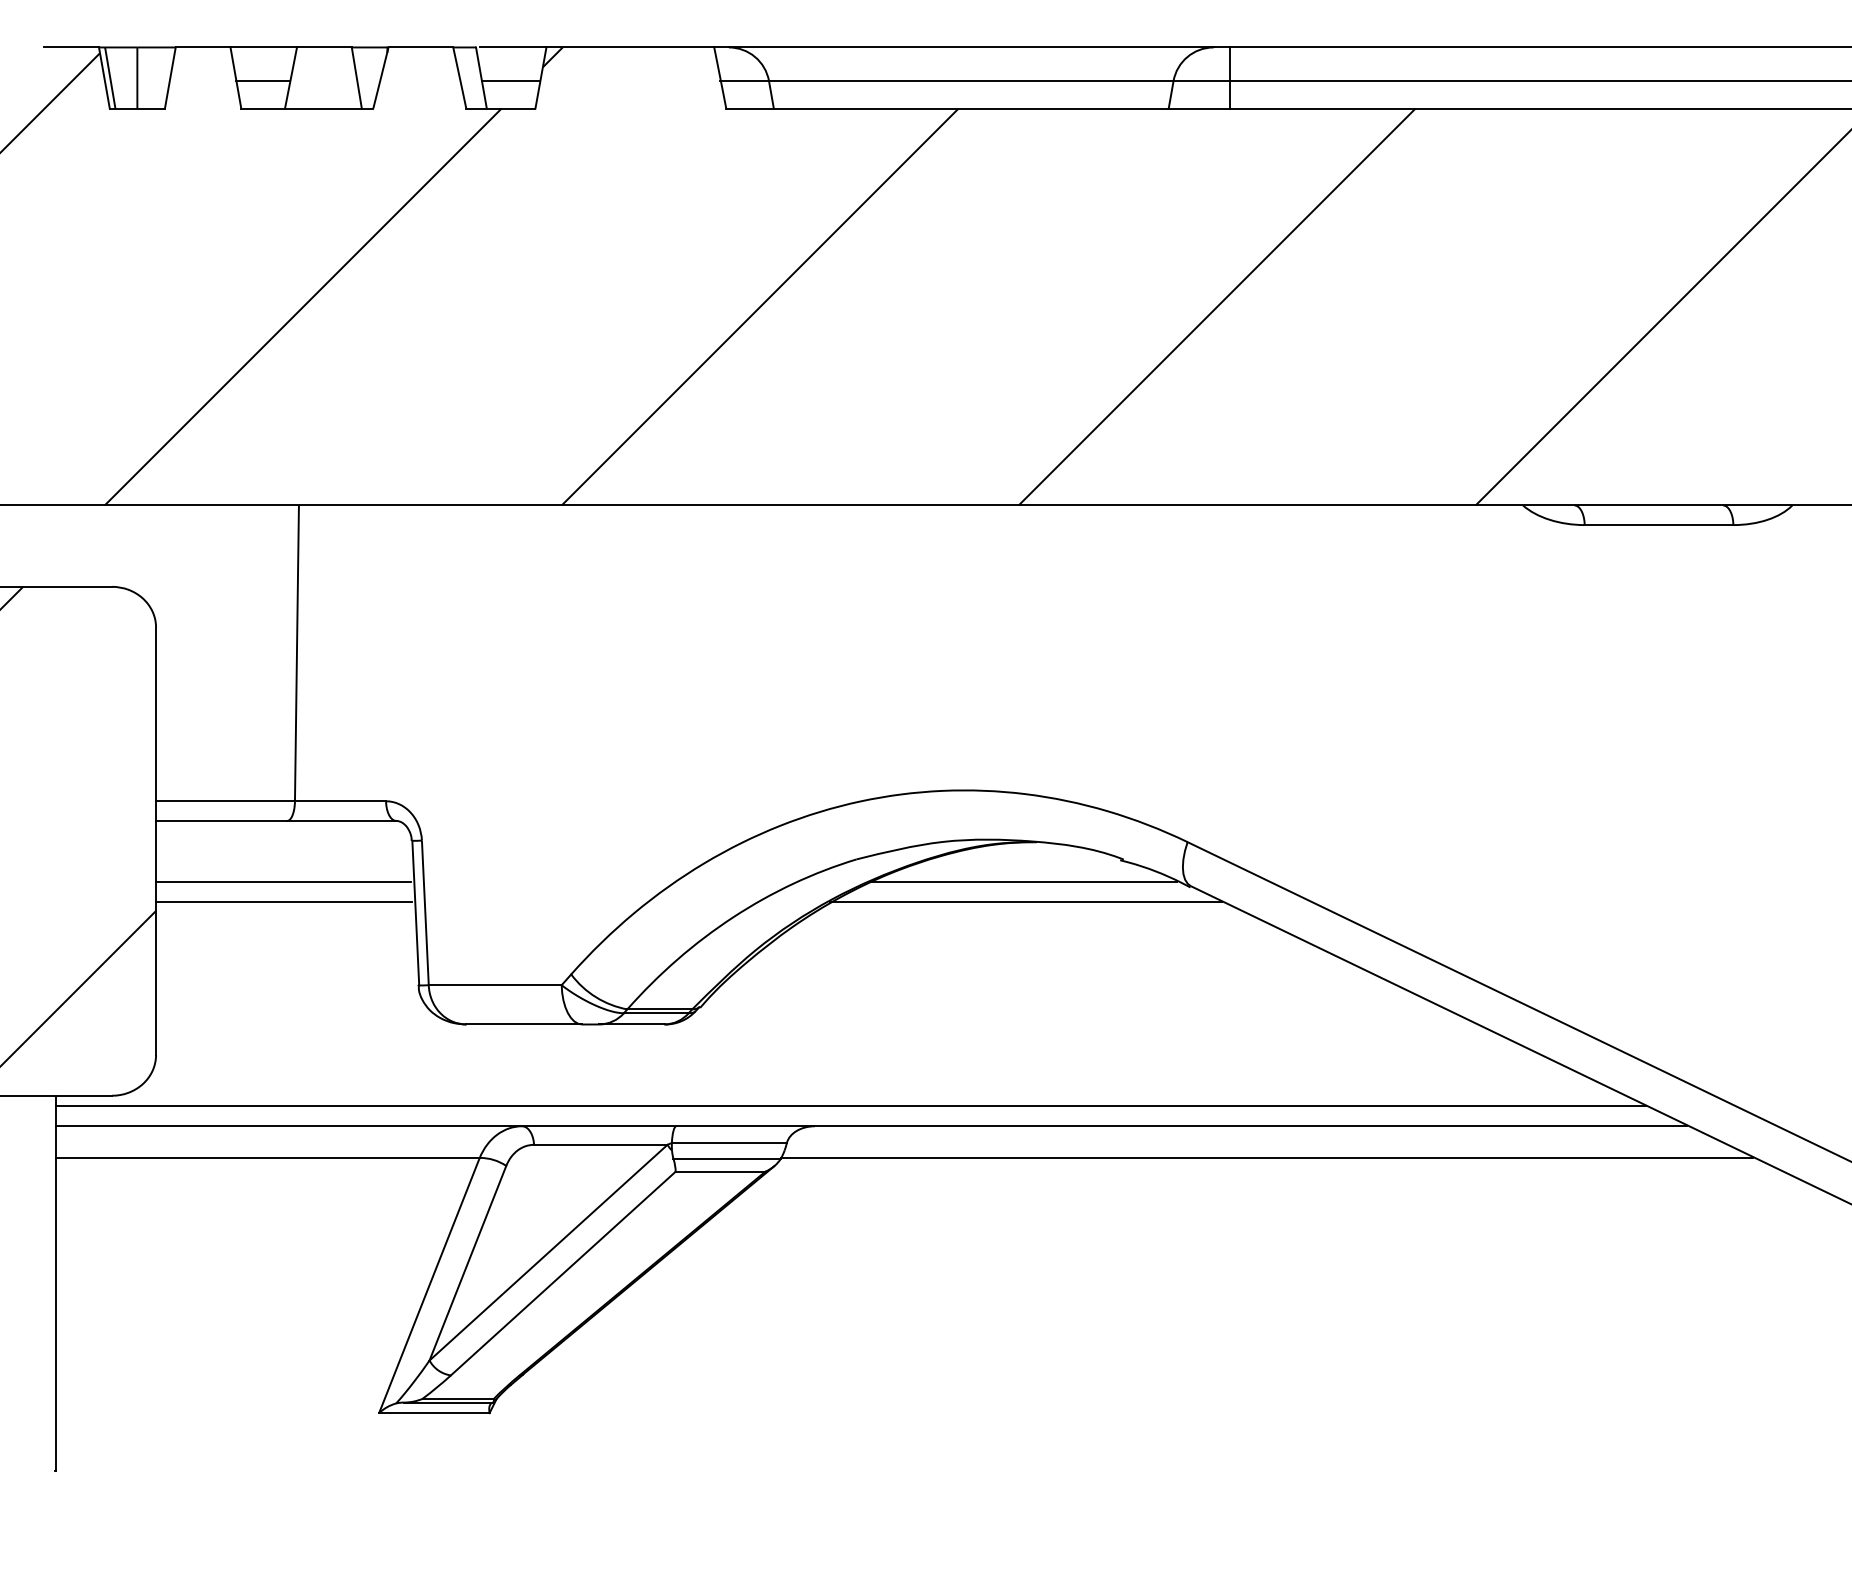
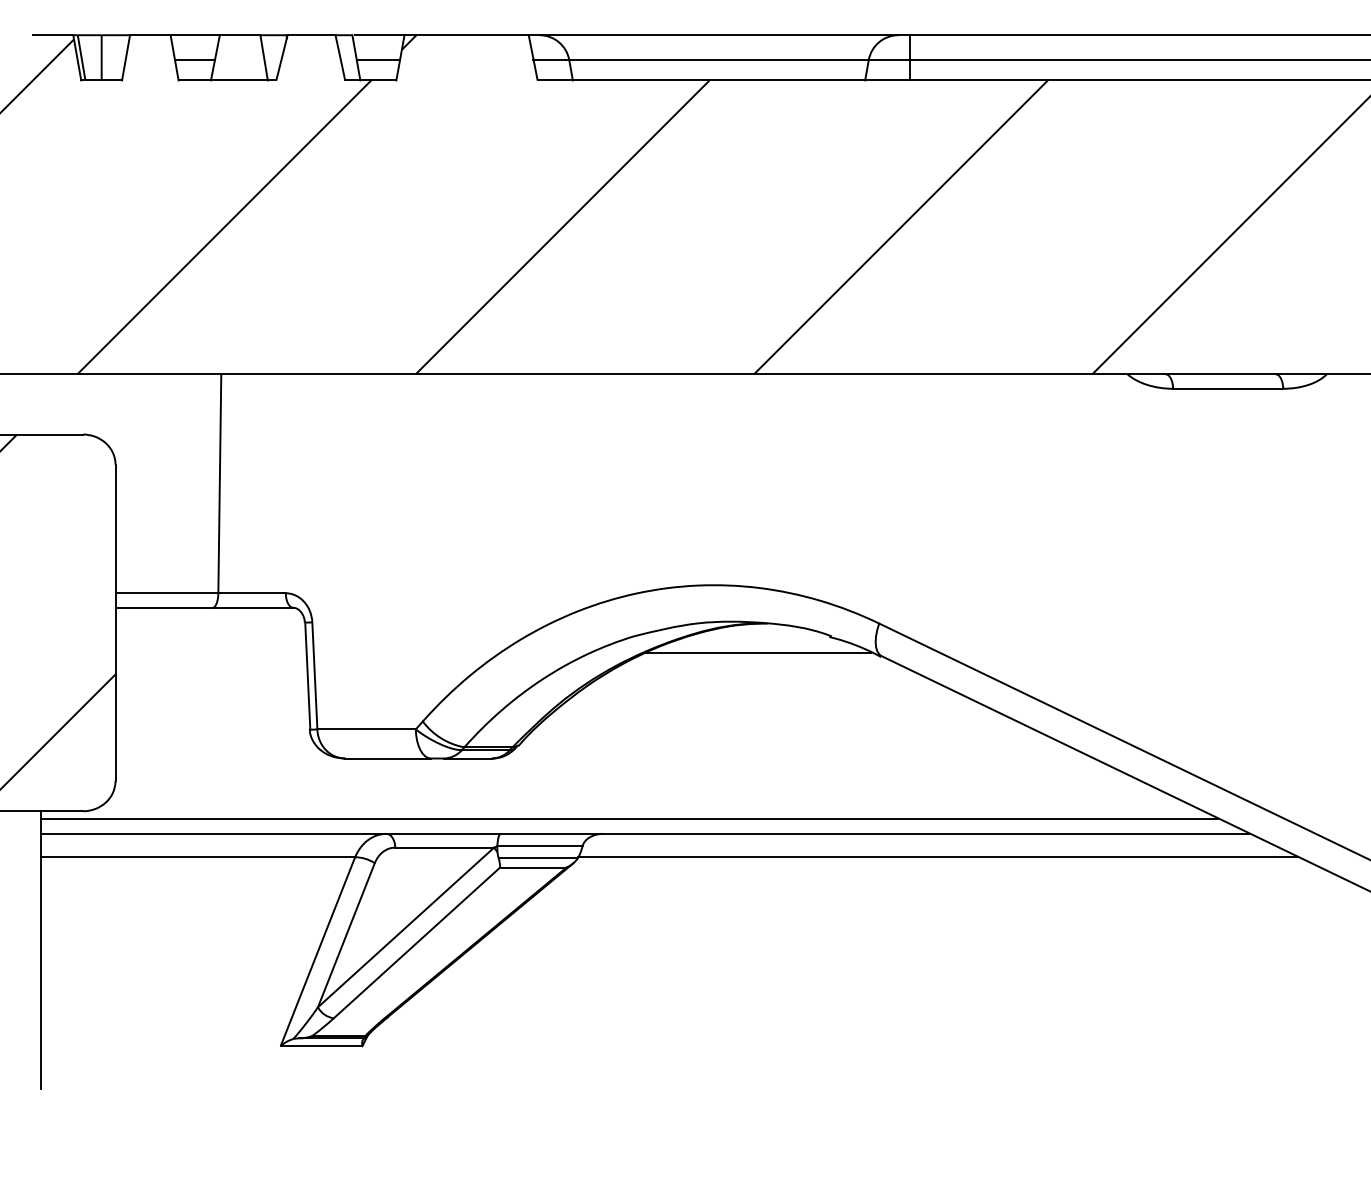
line: (283, 882) -> (209, 653), removed
line: (284, 901) -> (210, 667), removed
line: (1025, 901) -> (759, 667), removed

